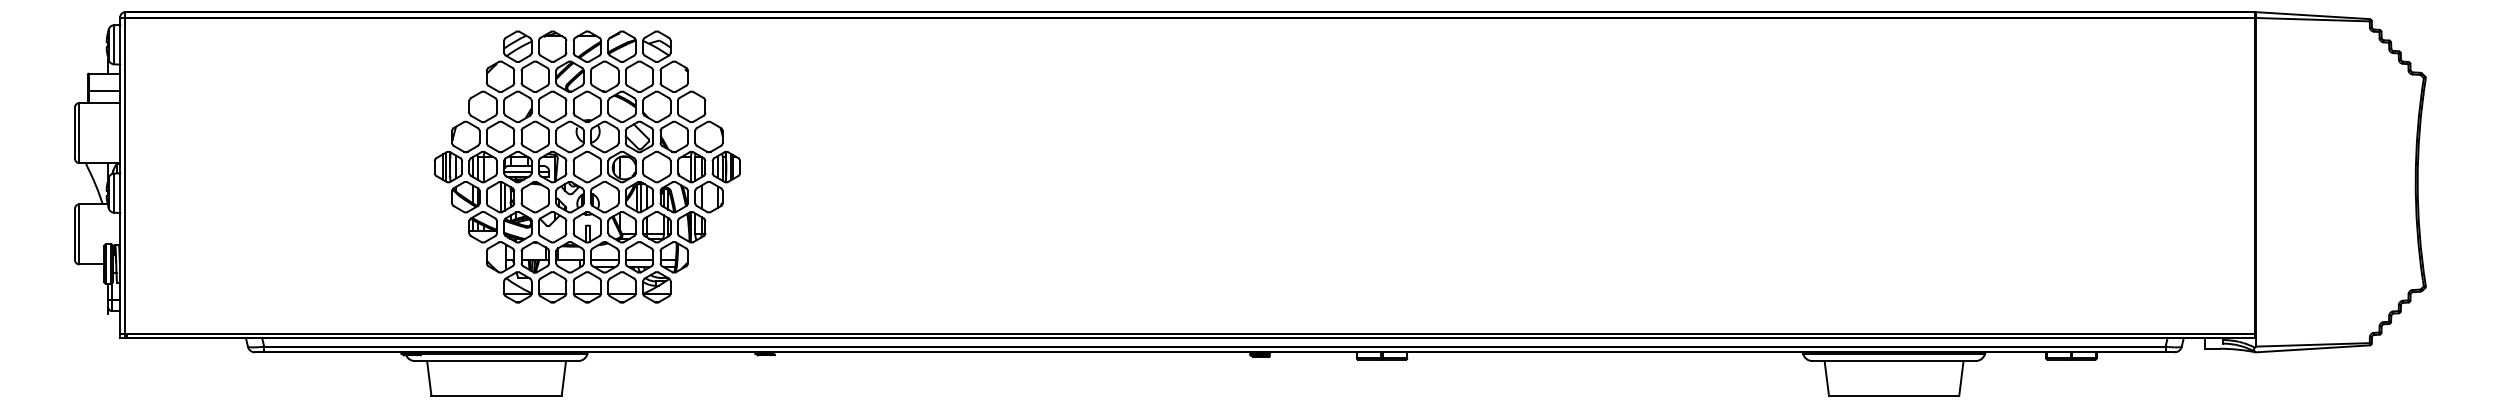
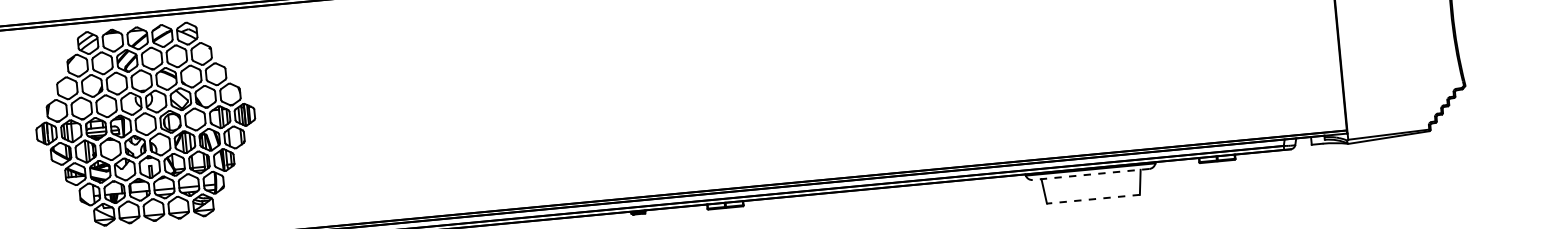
line: (1894, 361) -> (1091, 174), solid -> dashed
line: (1893, 395) -> (1092, 199), solid -> dashed

